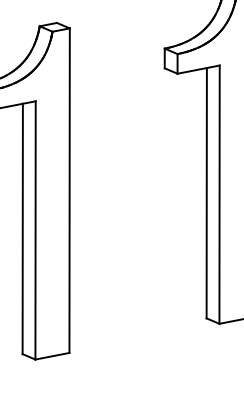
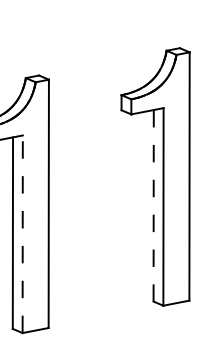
line: (206, 192) -> (153, 205), solid -> dashed
line: (35, 230) -> (22, 234), solid -> dashed

